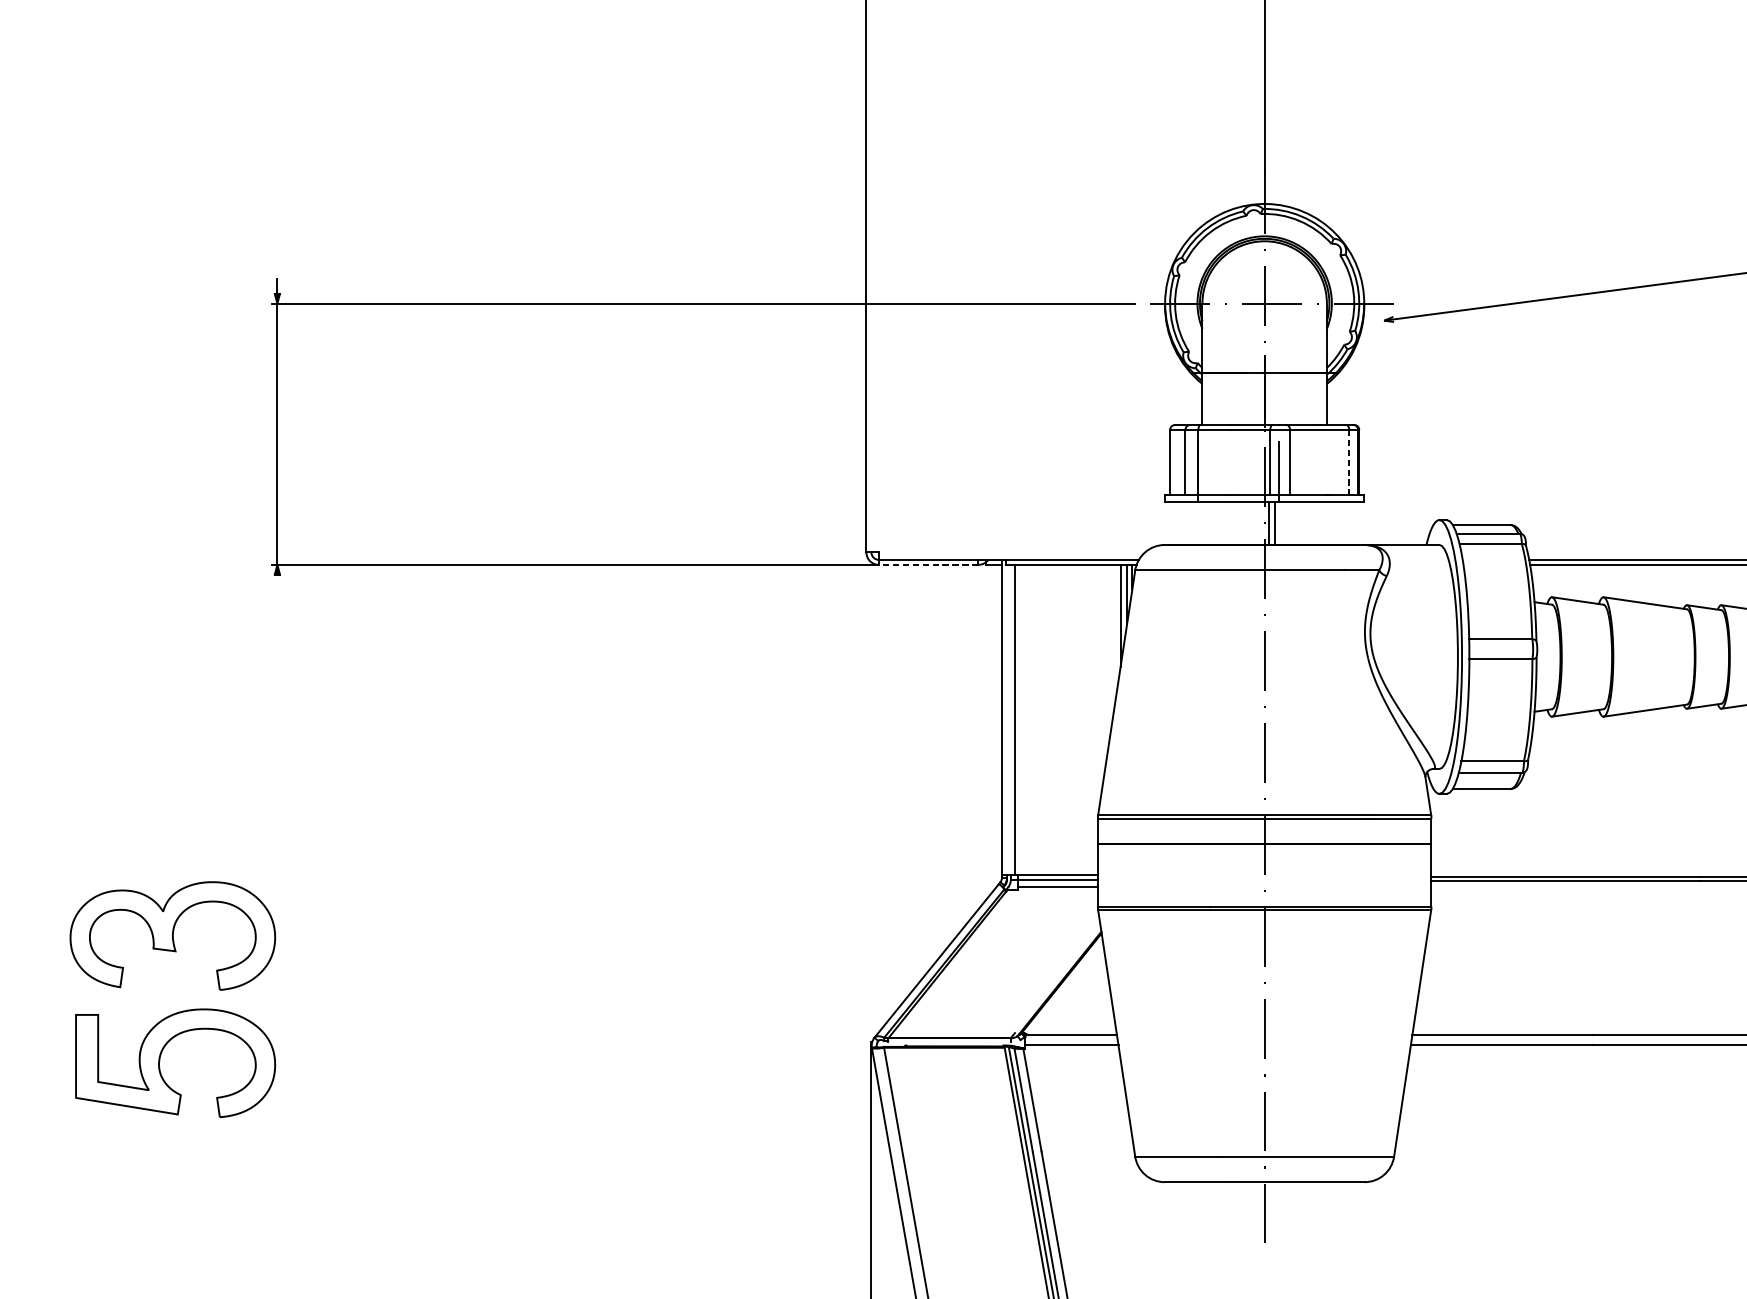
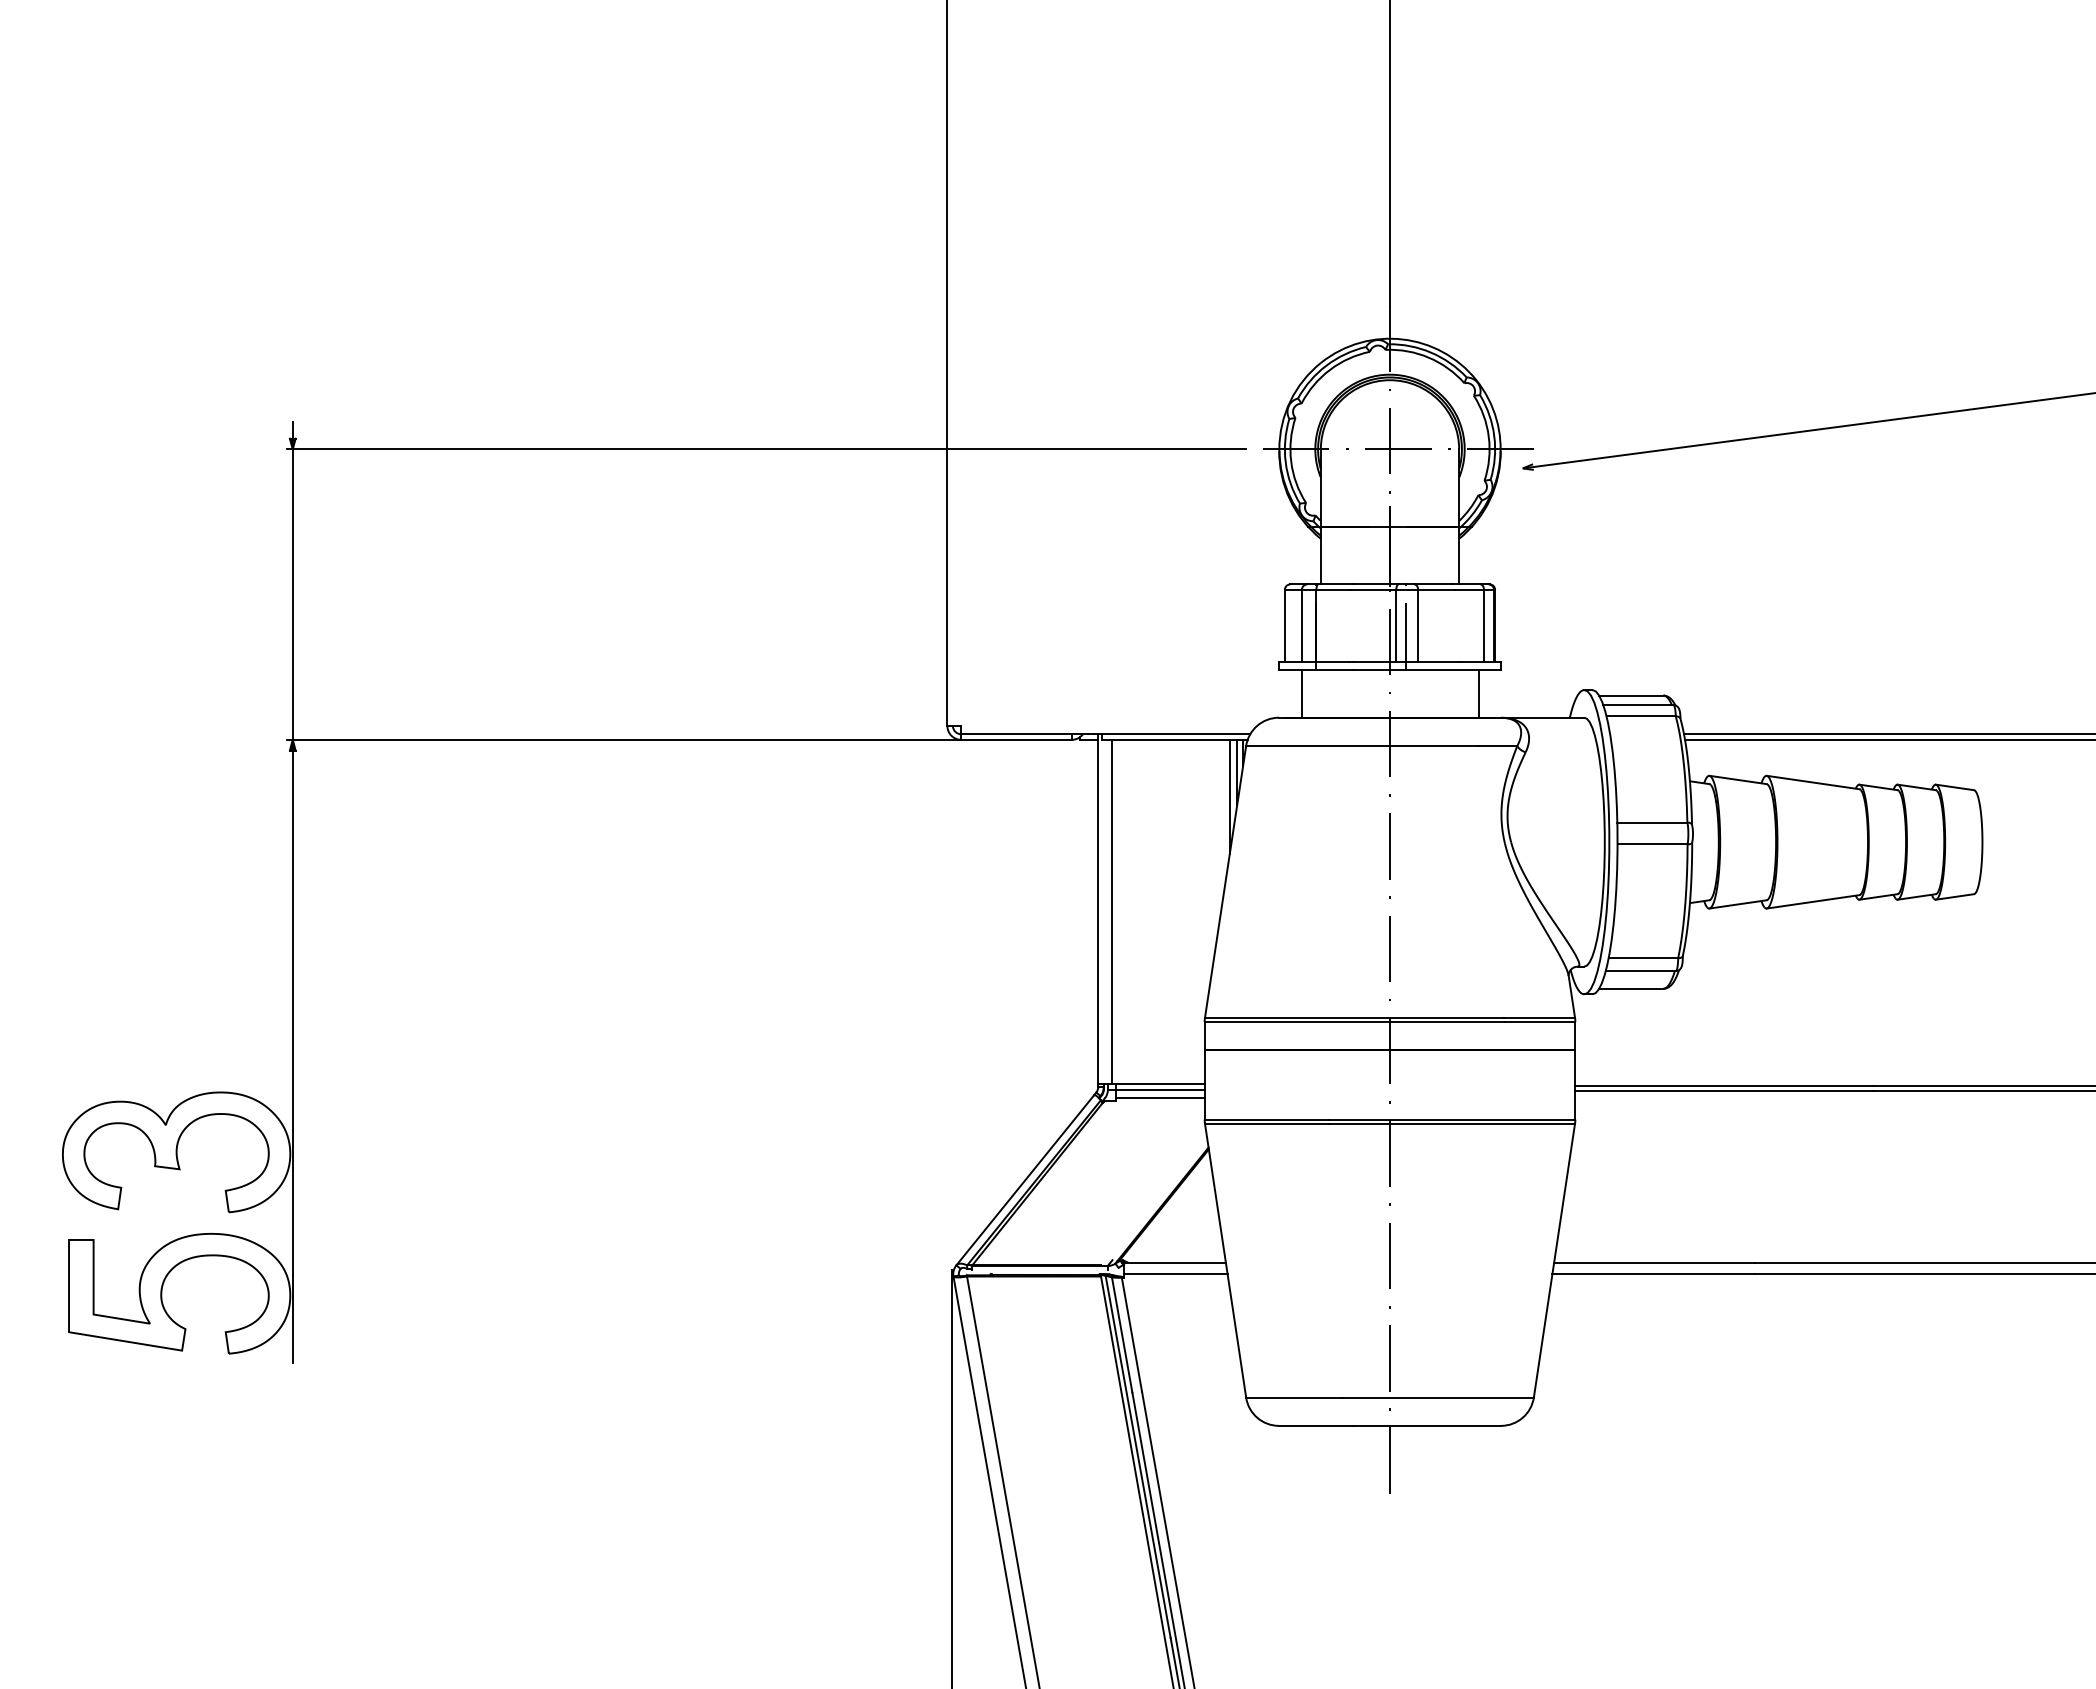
line: (1349, 461) -> (1484, 625), dashed -> solid
line: (1268, 523) -> (1301, 693), moved
line: (1275, 523) -> (1478, 693), moved
line: (928, 564) -> (1016, 739), dashed -> solid
line: (277, 849) -> (292, 1056), added

